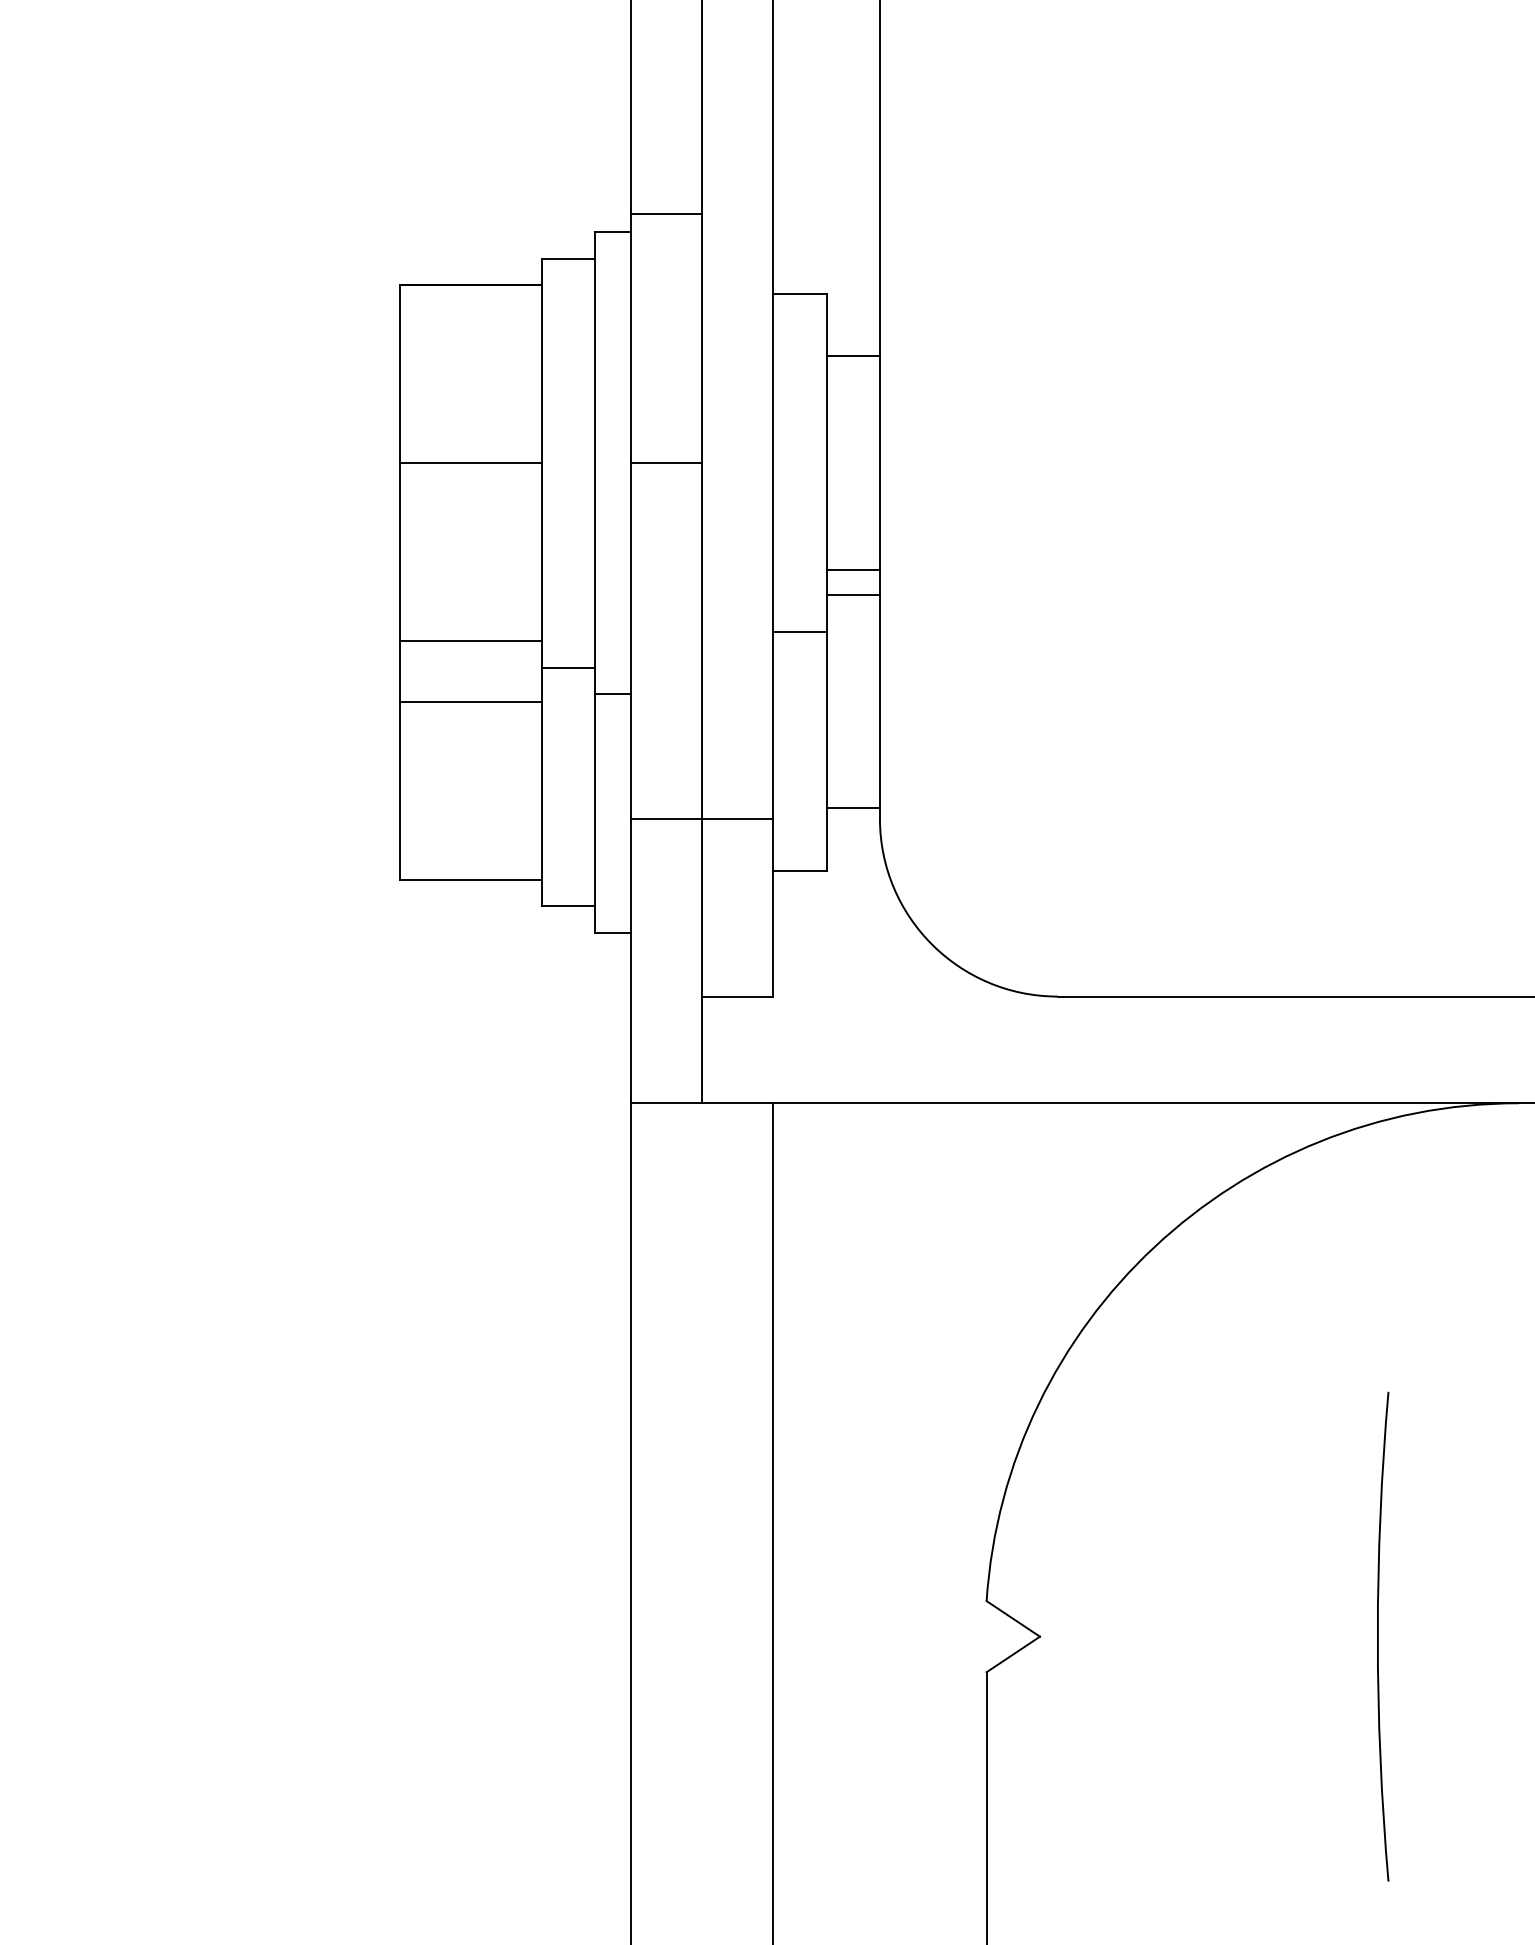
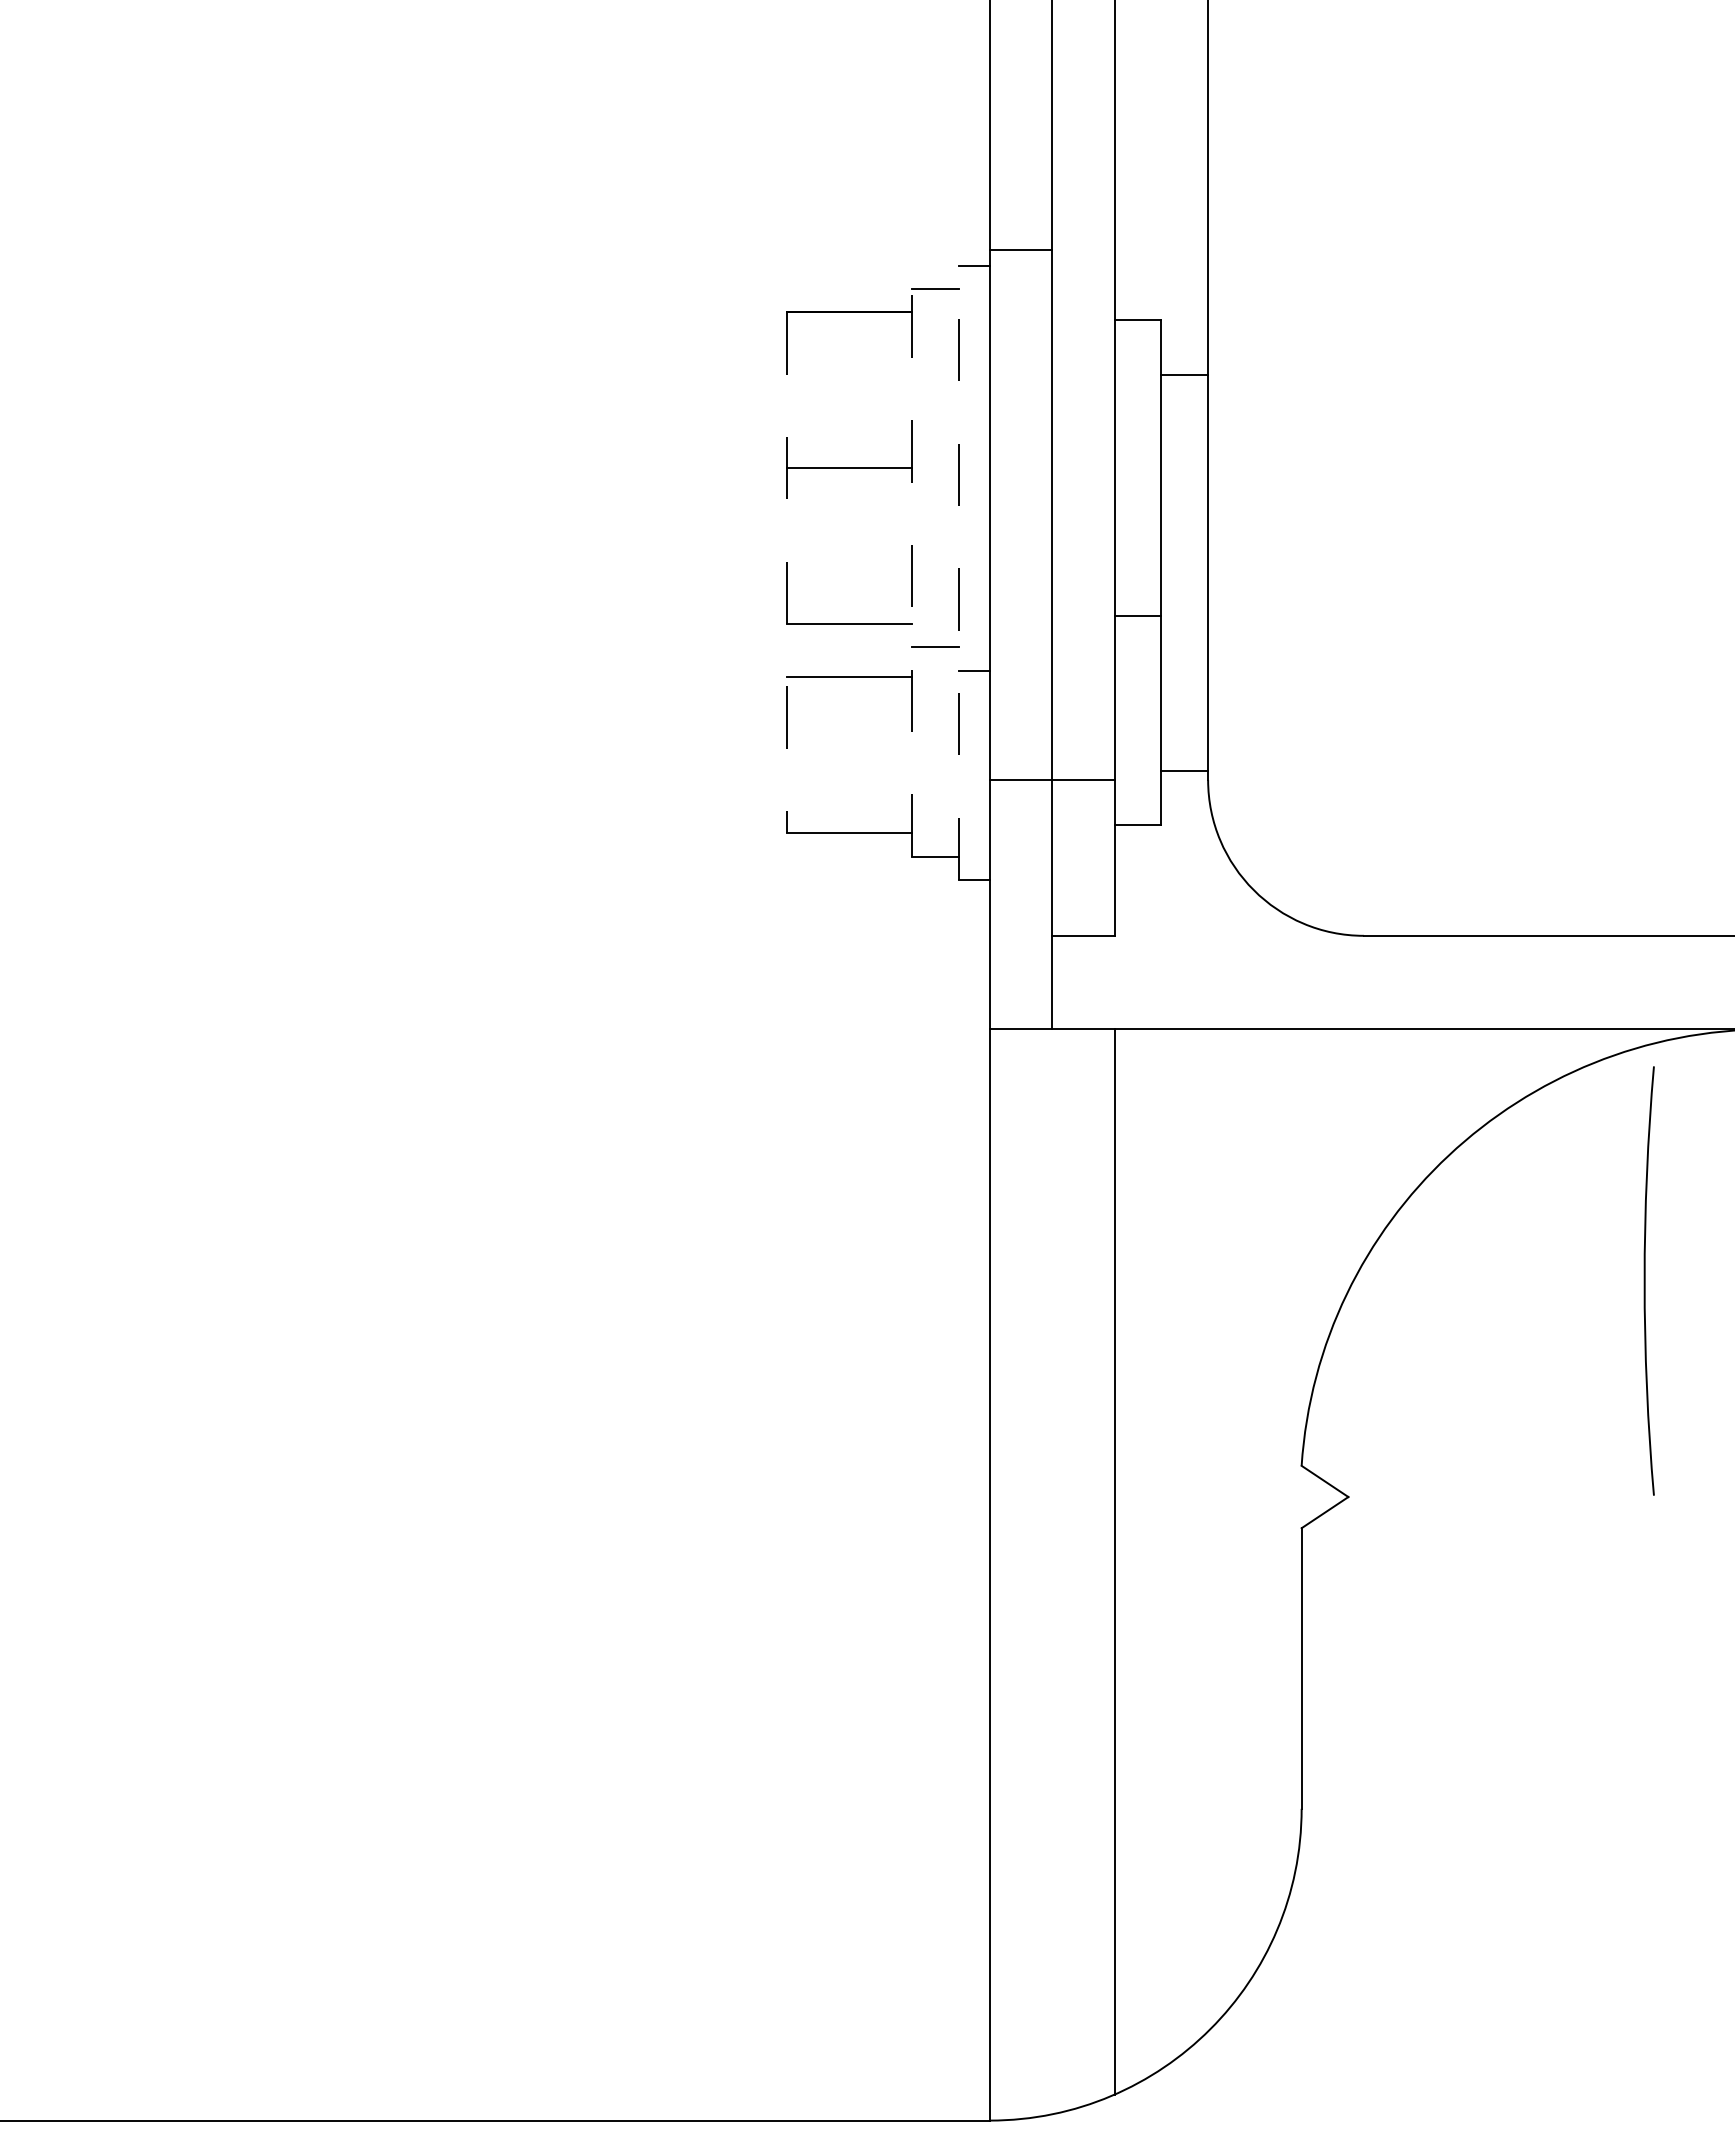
line: (665, 463) -> (1020, 468), removed
line: (853, 569) -> (1184, 561), removed
line: (541, 582) -> (911, 572), solid -> dashed
line: (595, 582) -> (958, 572), solid -> dashed
line: (400, 583) -> (787, 573), solid -> dashed
line: (853, 594) -> (1184, 583), removed
arc: (1378, 1636) -> (1645, 1280), moved

